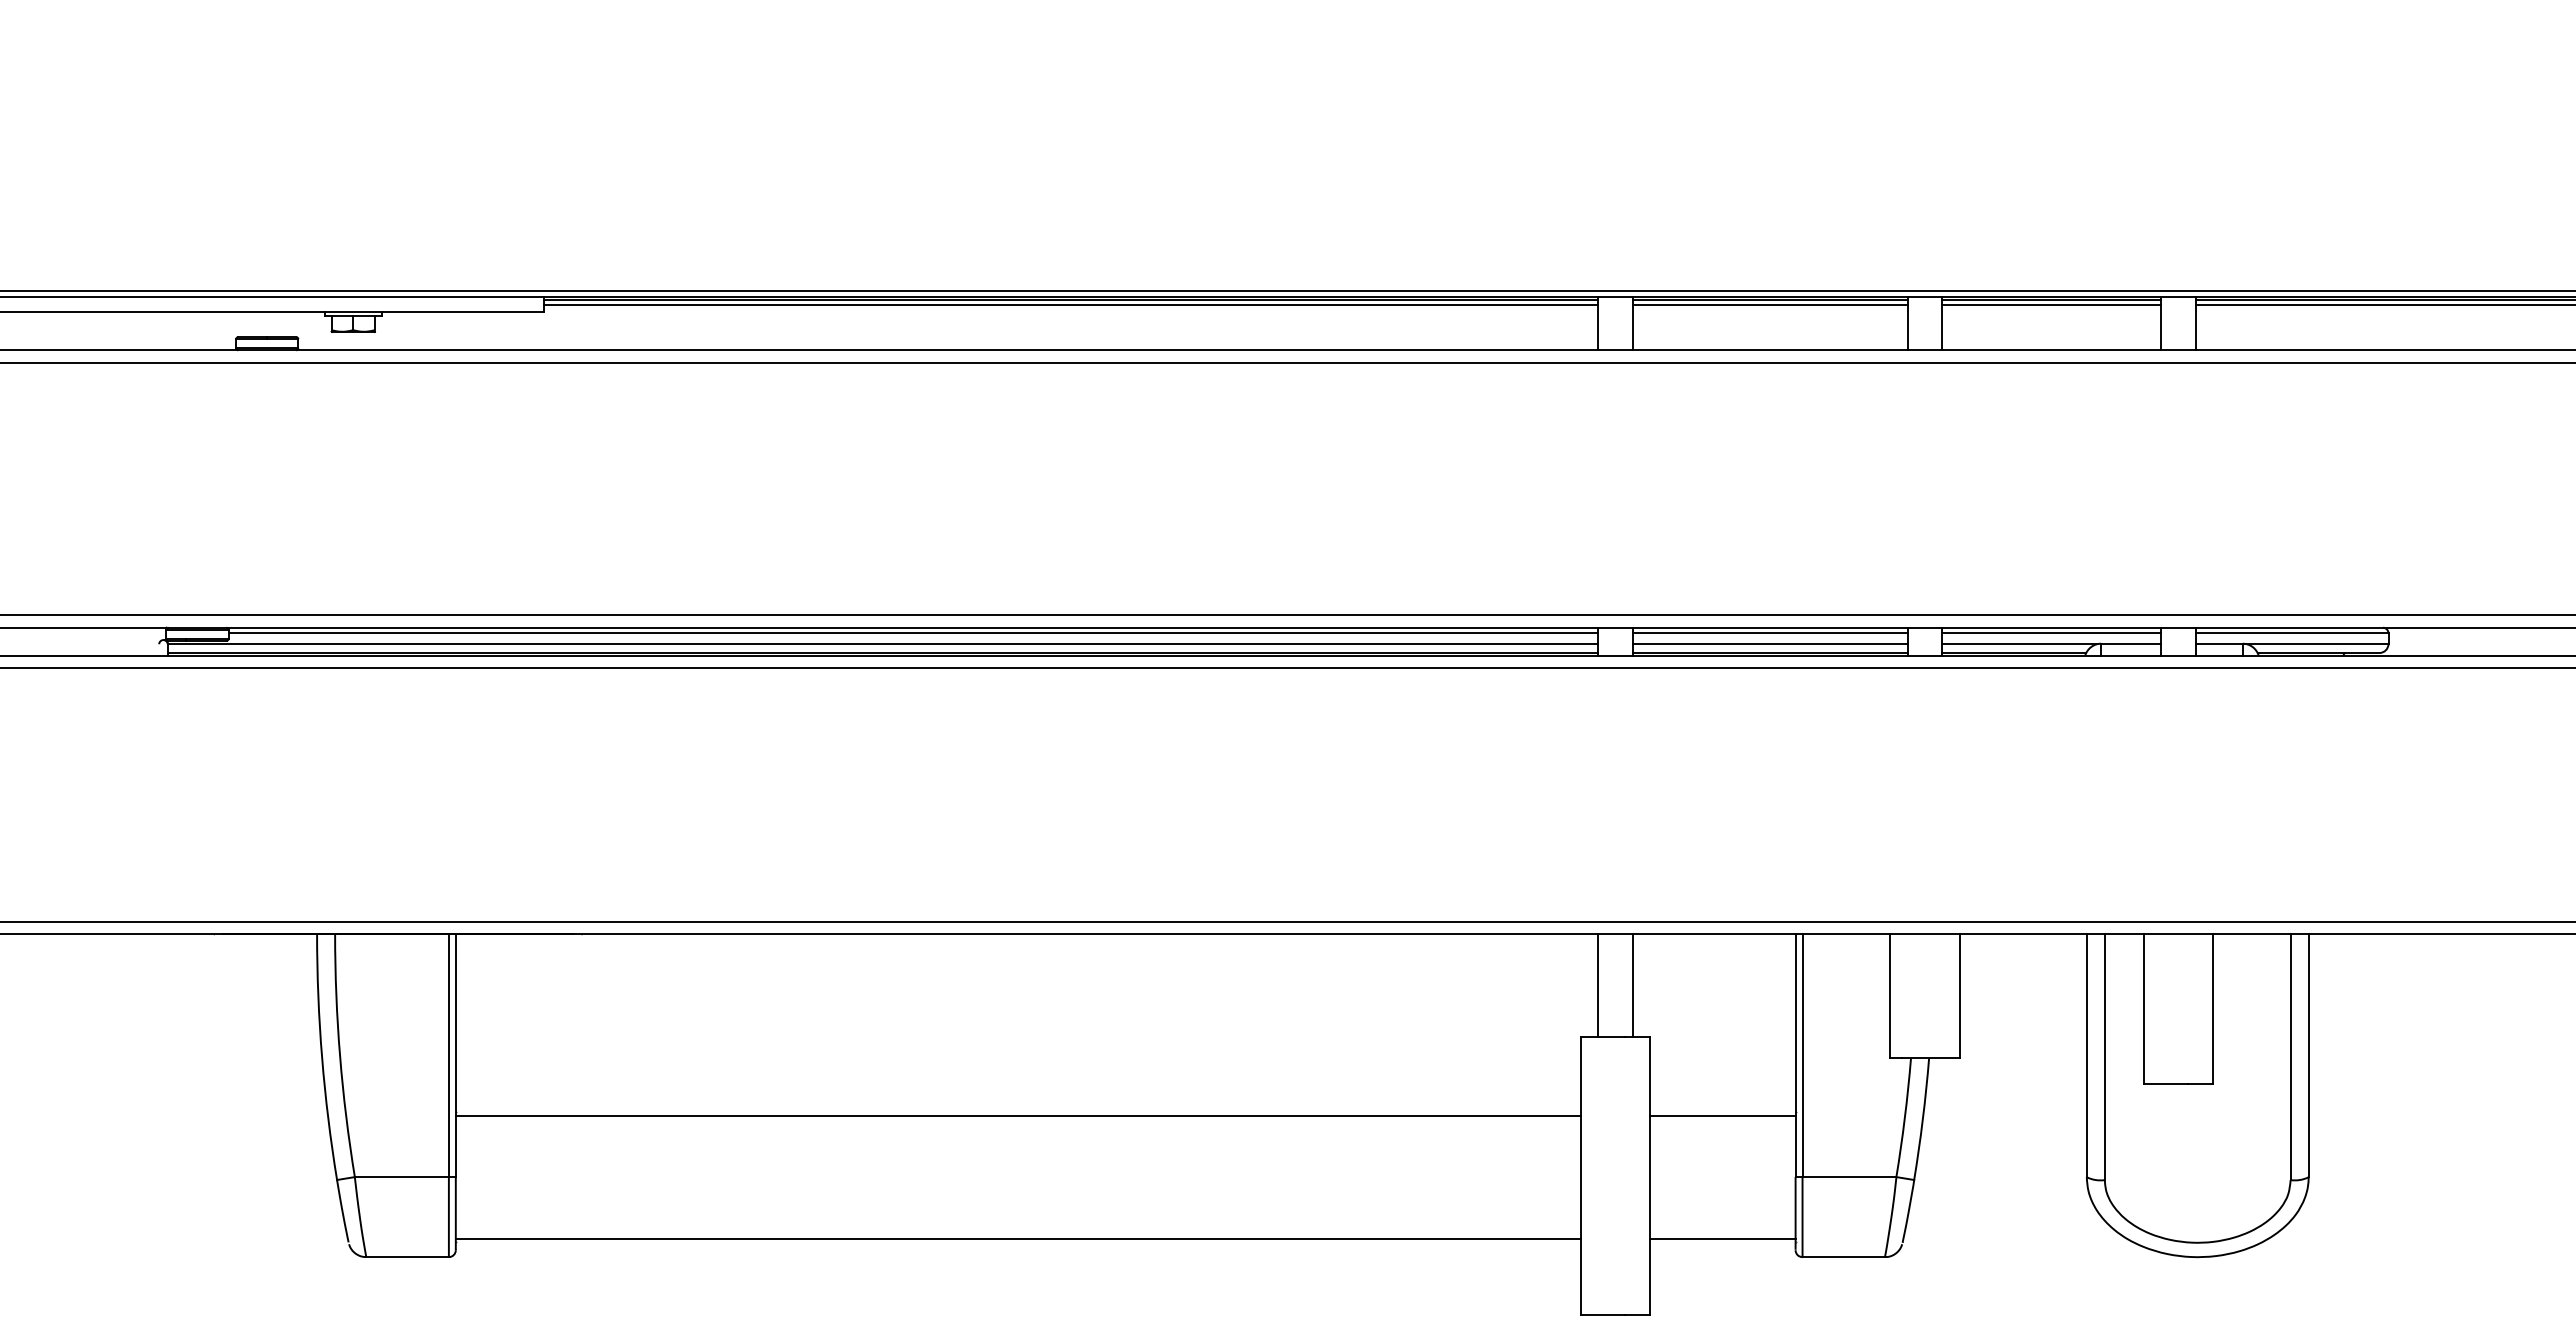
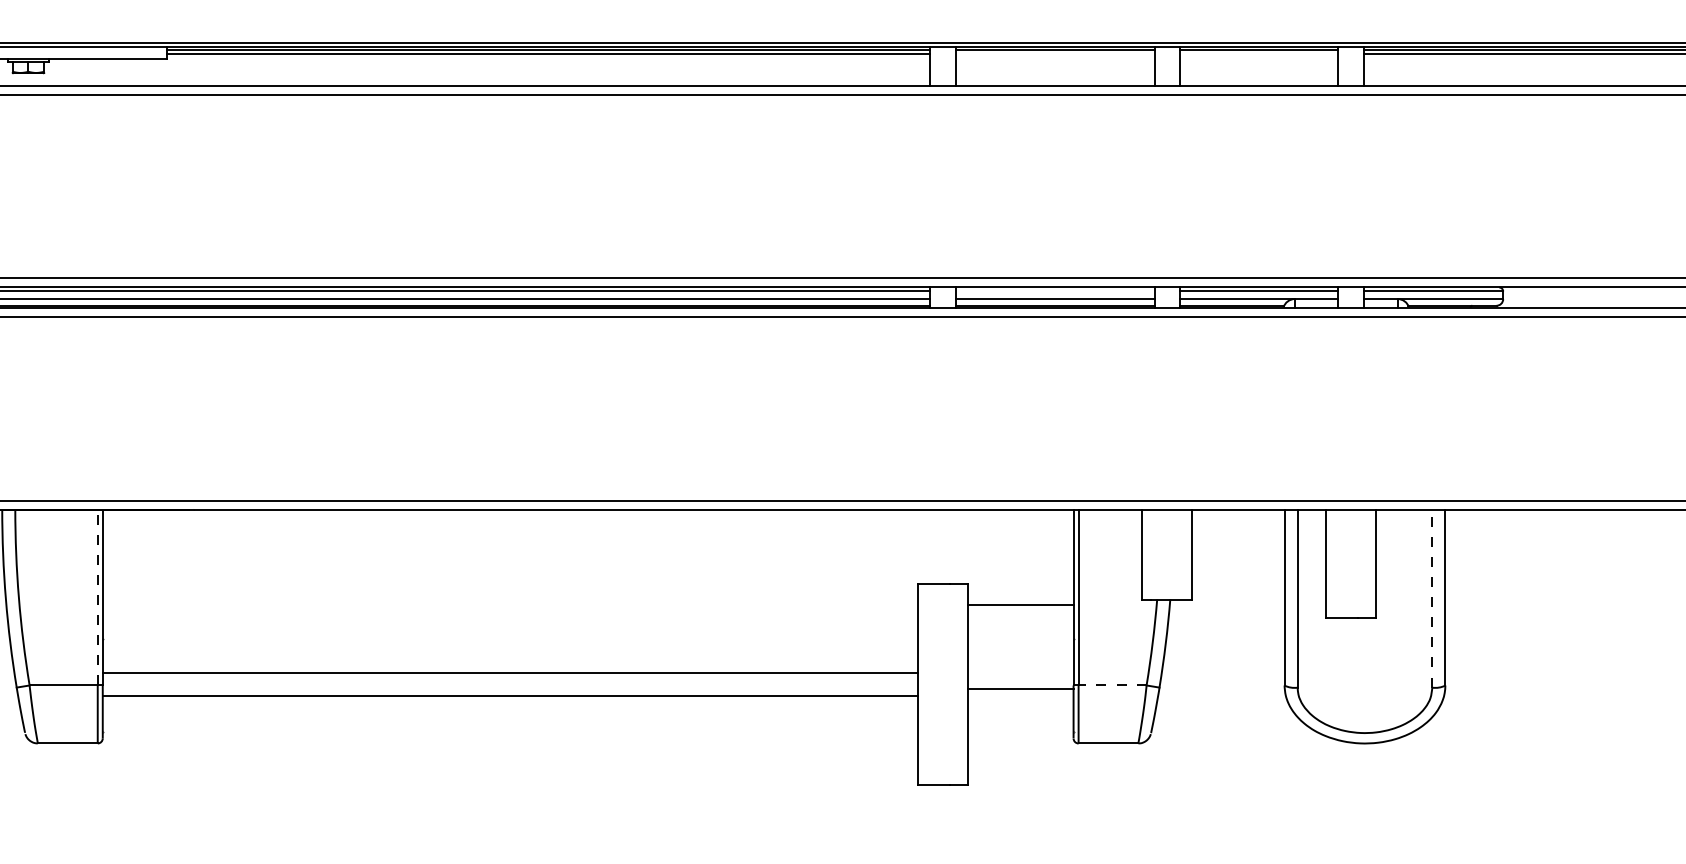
line: (1769, 305) -> (1054, 53), removed
line: (2051, 305) -> (1259, 53), removed
line: (1769, 633) -> (1054, 291), removed
line: (1598, 985) -> (930, 546), removed
line: (1632, 985) -> (955, 546), removed
line: (448, 1055) -> (97, 597), solid -> dashed
line: (2290, 1057) -> (1432, 598), solid -> dashed
line: (1017, 1115) -> (509, 672), moved
line: (1722, 1115) -> (1020, 604), moved
line: (1849, 1177) -> (1112, 685), solid -> dashed
line: (1017, 1238) -> (509, 695), moved
line: (1722, 1238) -> (1020, 688), moved

